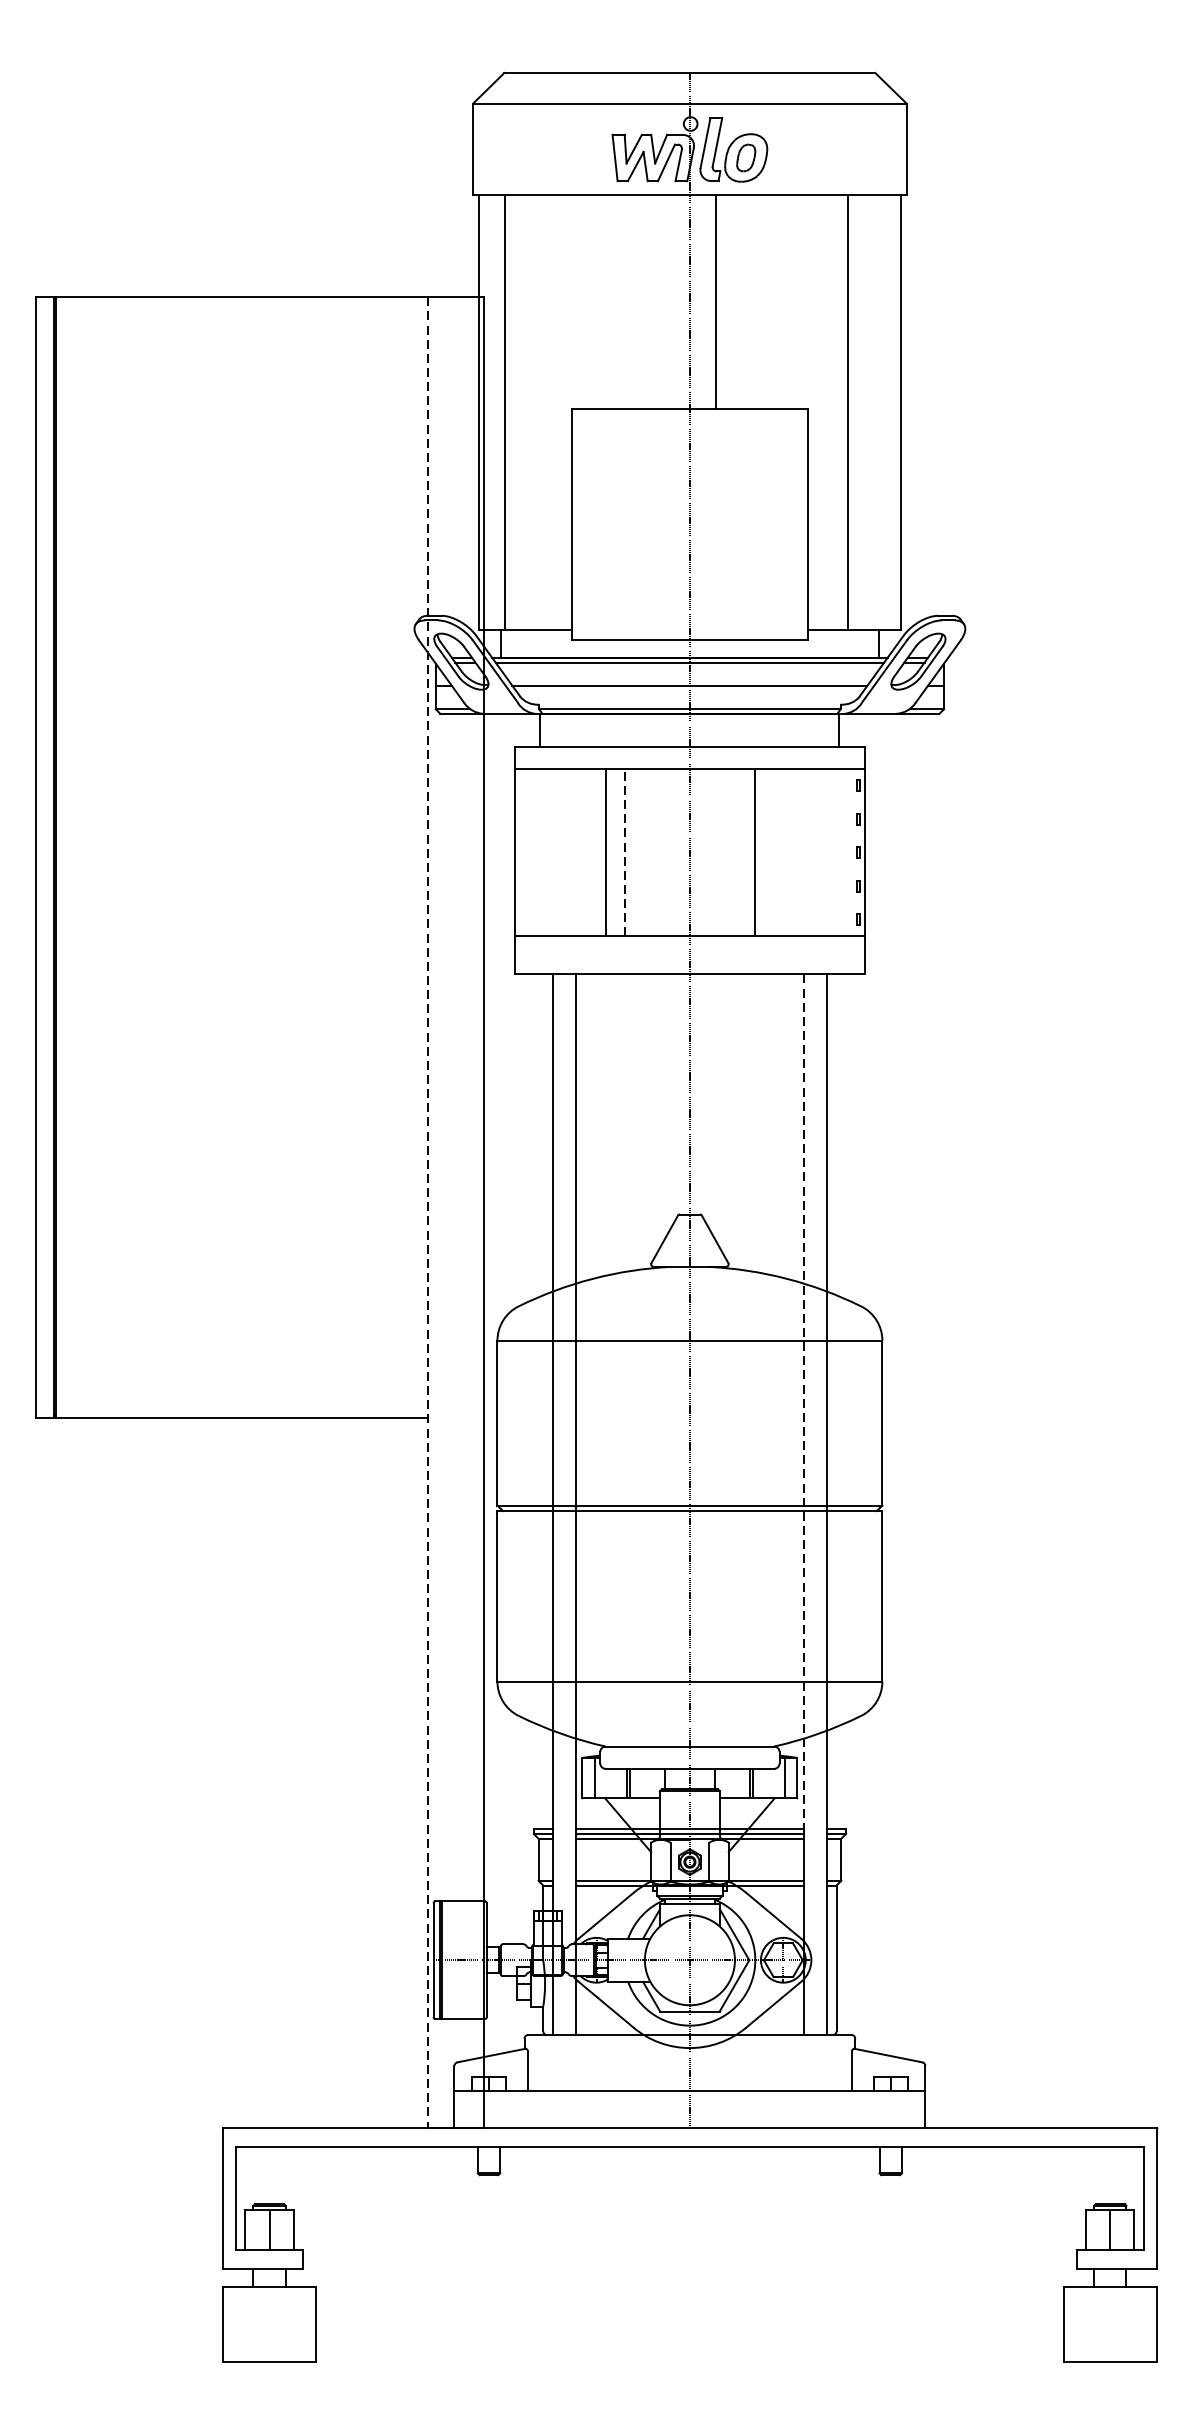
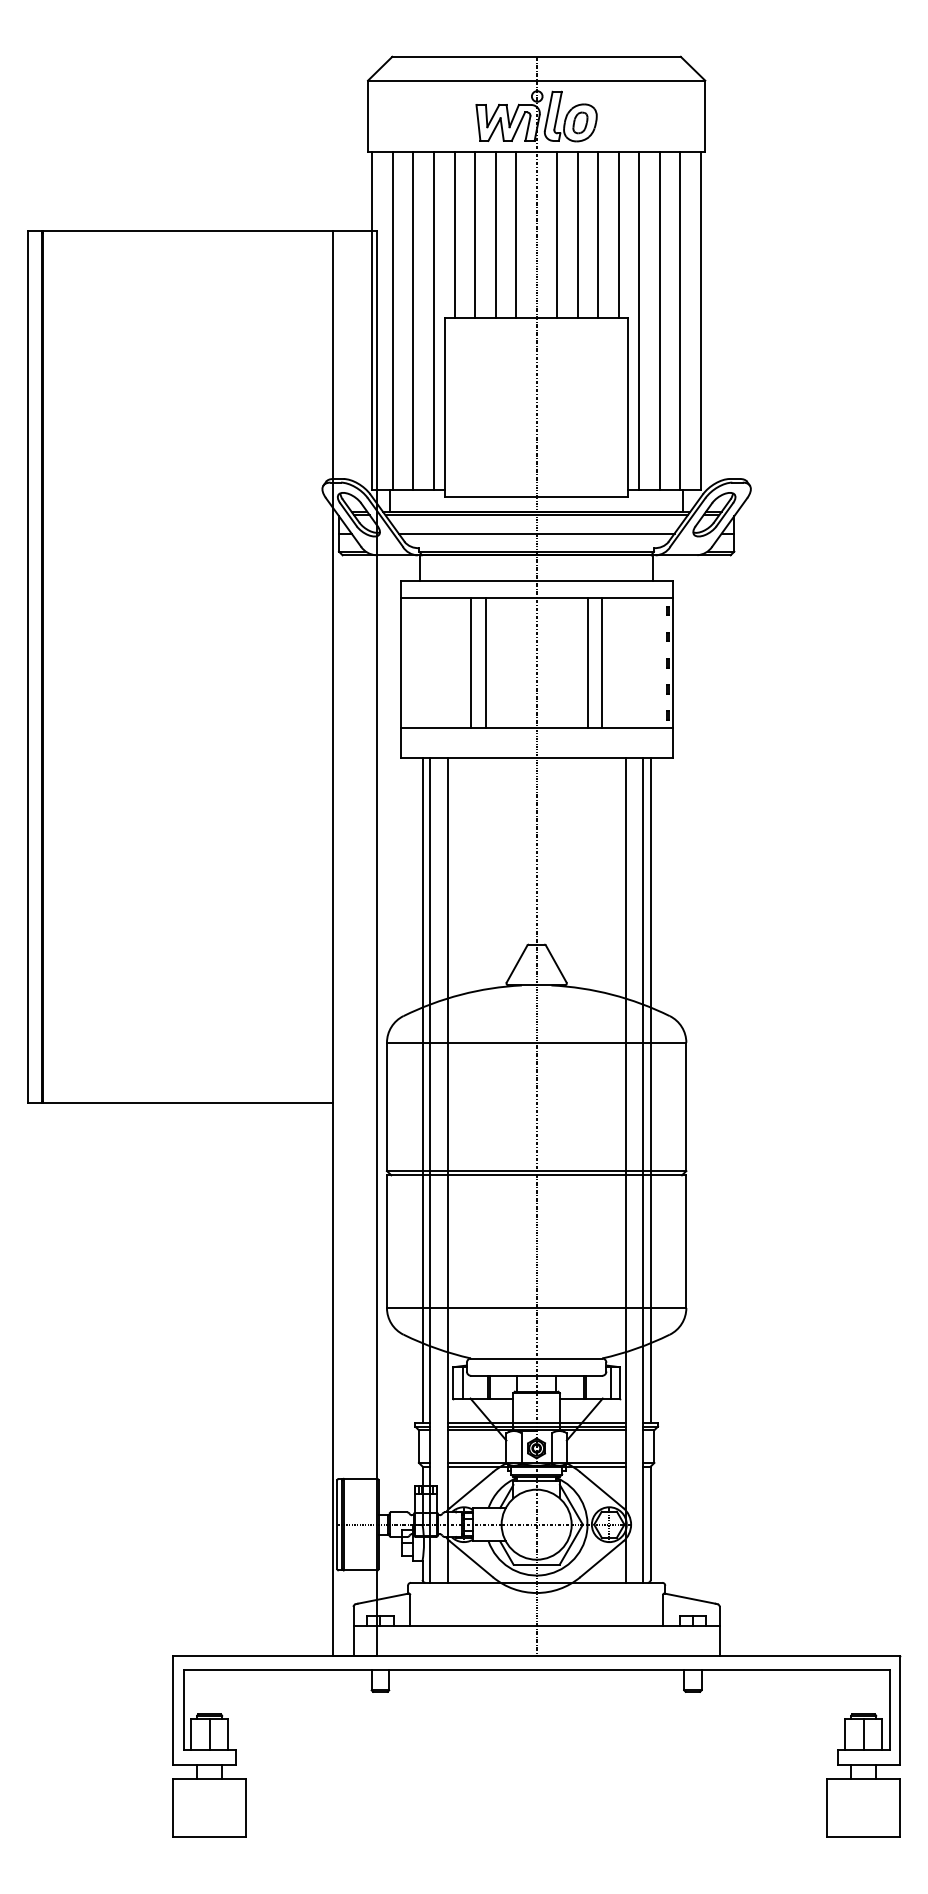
line: (584, 302) -> (454, 235), added
line: (611, 302) -> (475, 235), added
line: (636, 302) -> (495, 235), added
line: (663, 302) -> (516, 235), added
line: (742, 302) -> (577, 235), added
line: (769, 302) -> (598, 235), added
line: (795, 302) -> (618, 235), added
line: (531, 413) -> (413, 321), added
line: (558, 413) -> (434, 321), added
line: (822, 413) -> (639, 321), added
line: (874, 413) -> (680, 321), added
line: (624, 851) -> (485, 662), dashed -> solid
line: (774, 851) -> (602, 662), added
line: (428, 1213) -> (333, 943), dashed -> solid
line: (543, 1400) -> (422, 1089), added
line: (836, 1400) -> (650, 1089), added
line: (804, 1401) -> (625, 1090), dashed -> solid

